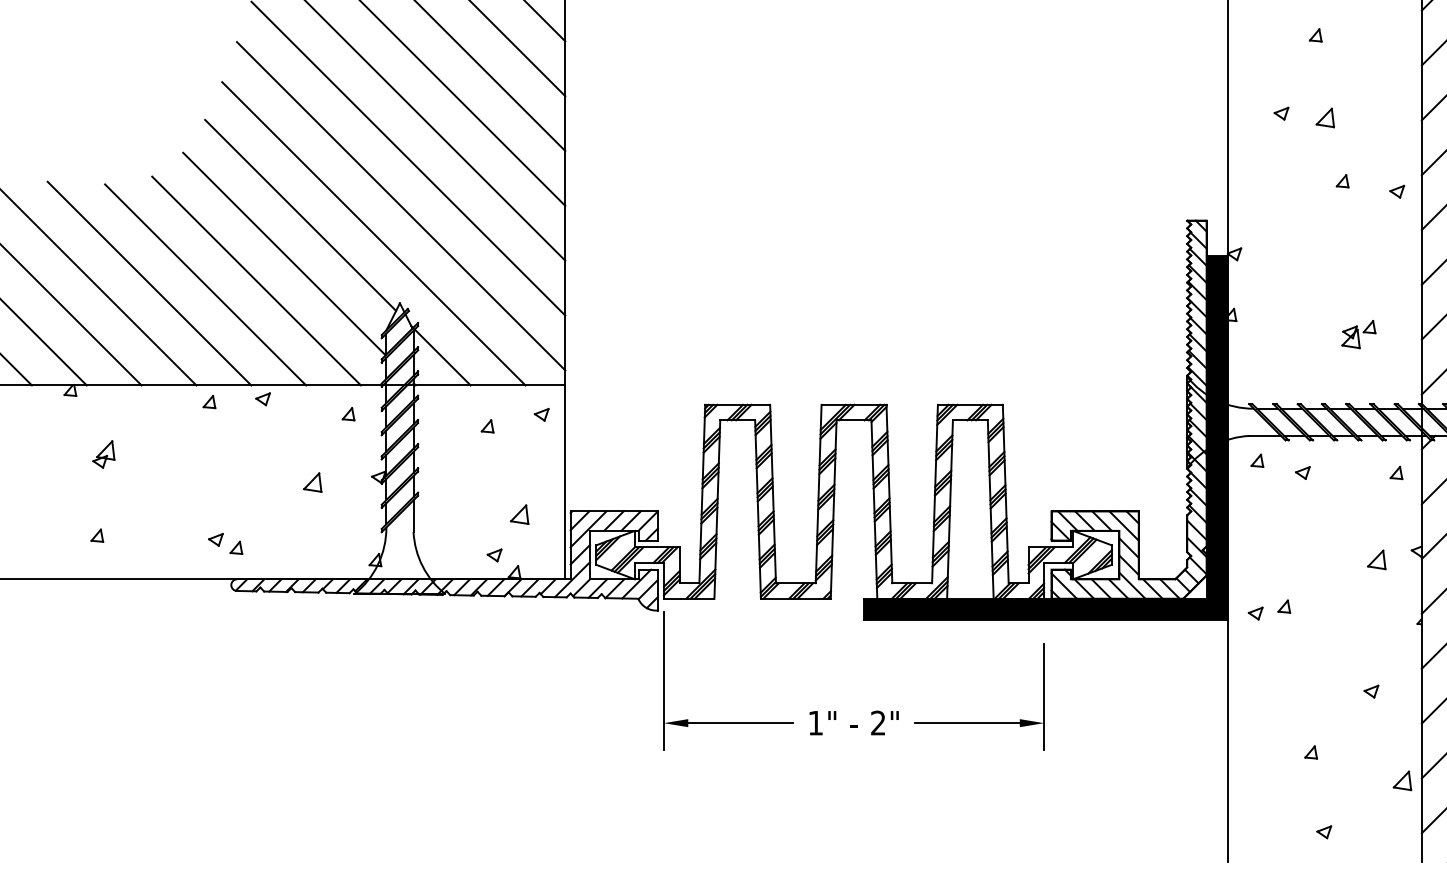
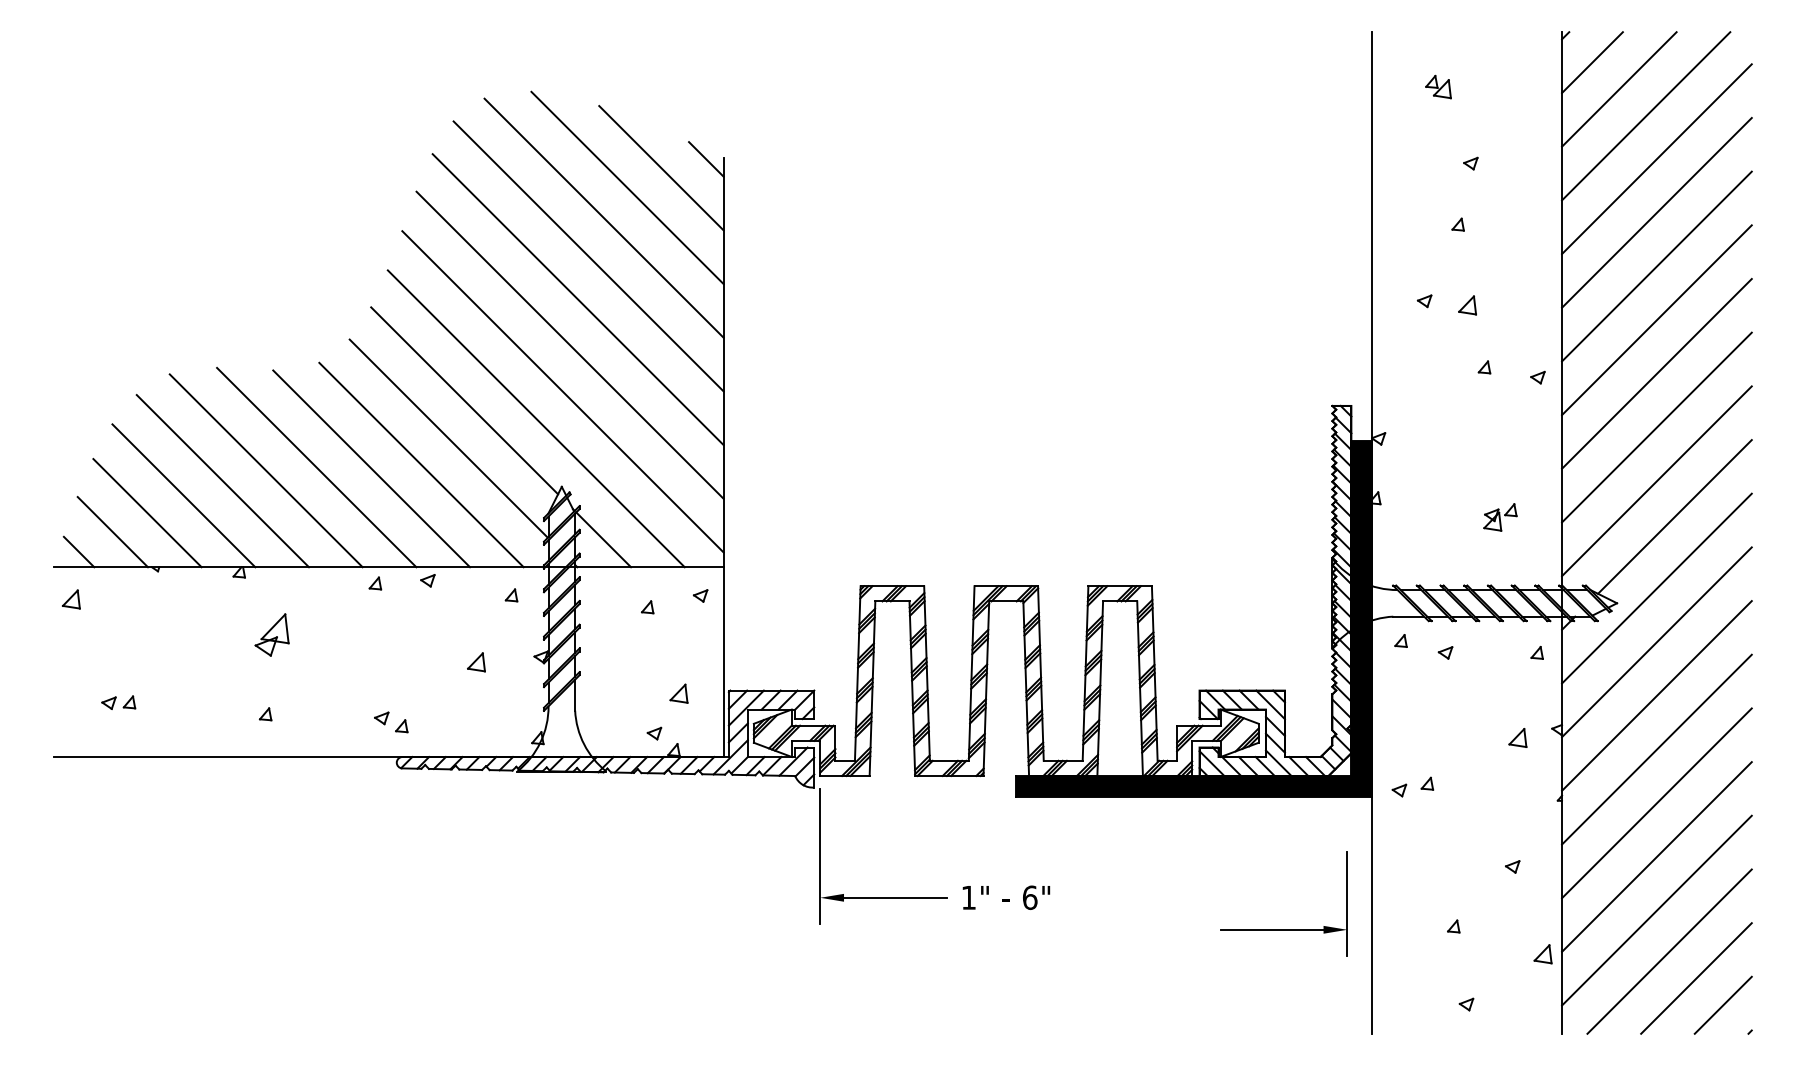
part: (103, 454) -> (271, 634), size x1.6
text: (878, 722) -> (1030, 897), 2" -> 6"
part: (978, 722) -> (1283, 929), moved

